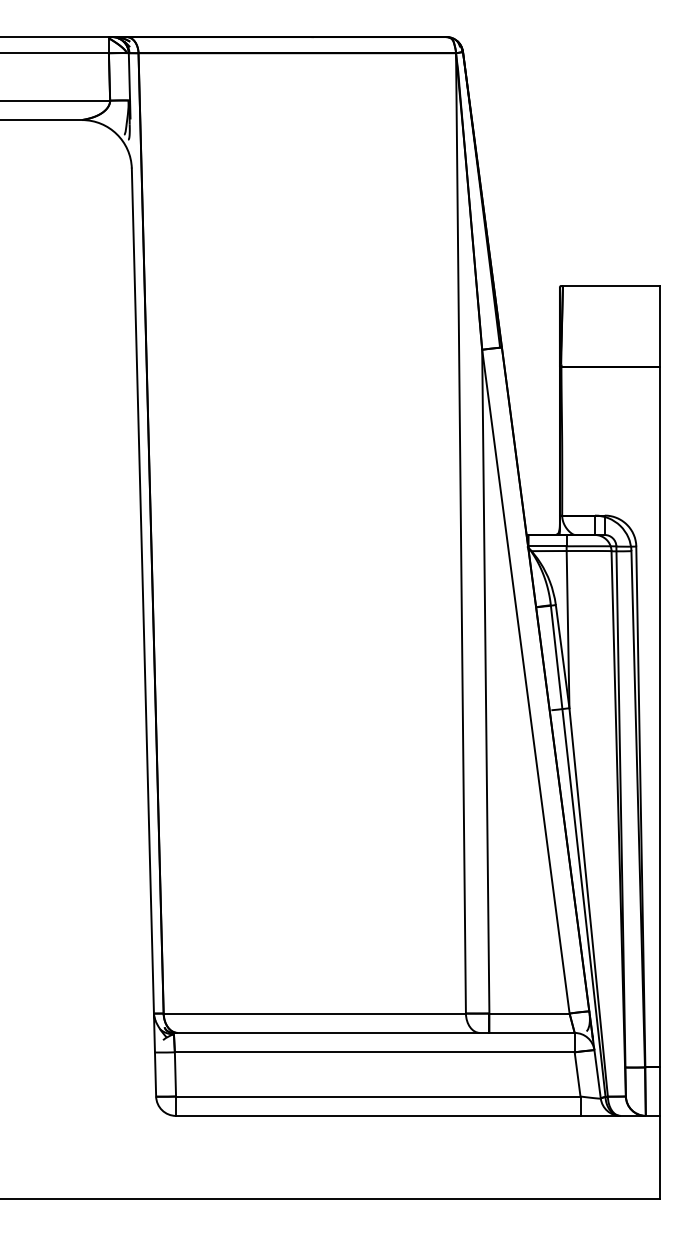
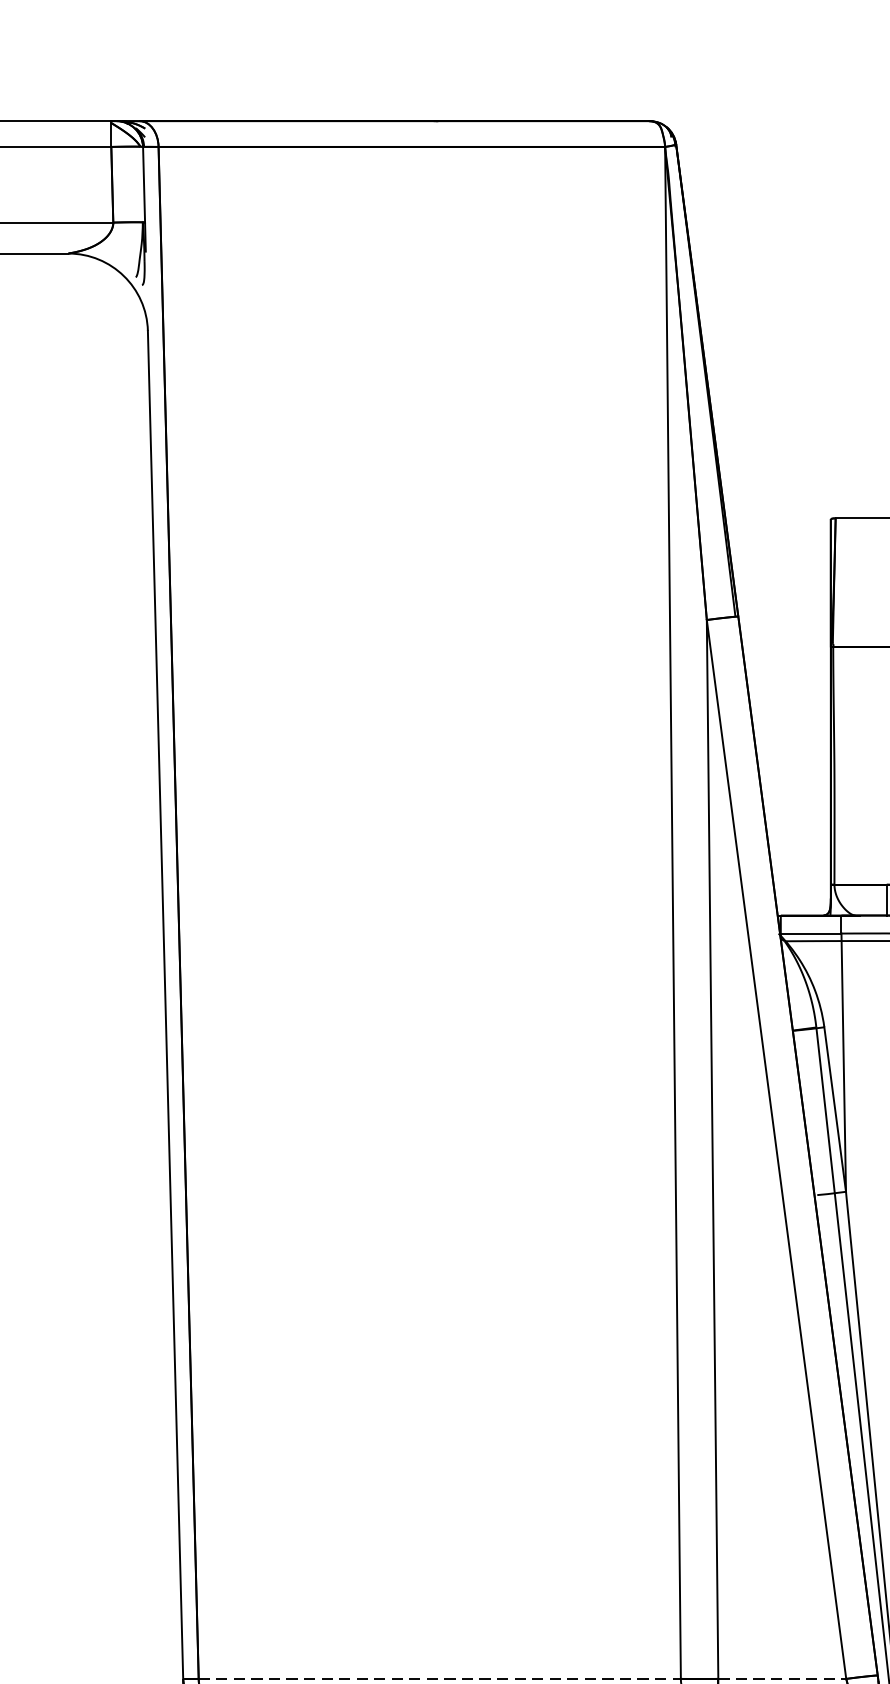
line: (315, 1013) -> (440, 1678), solid -> dashed
line: (529, 1013) -> (782, 1678), solid -> dashed

